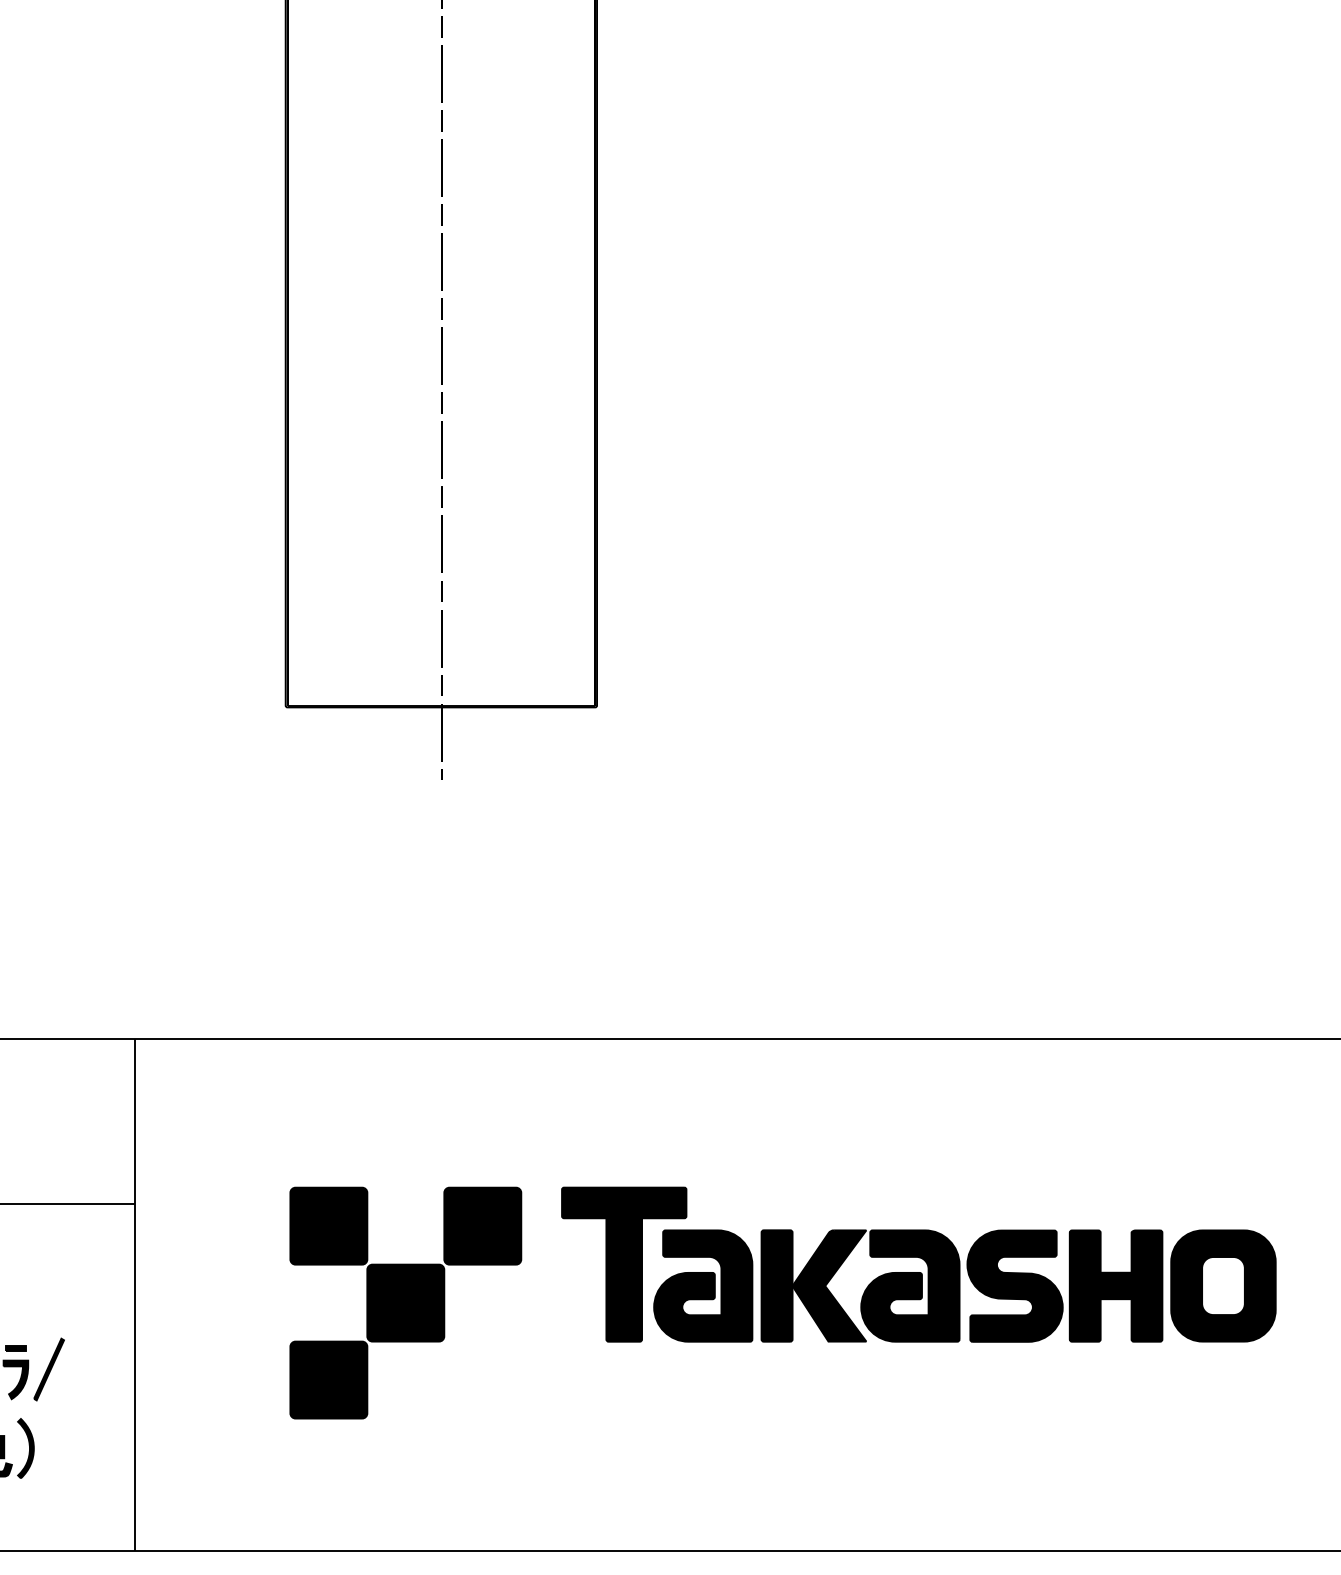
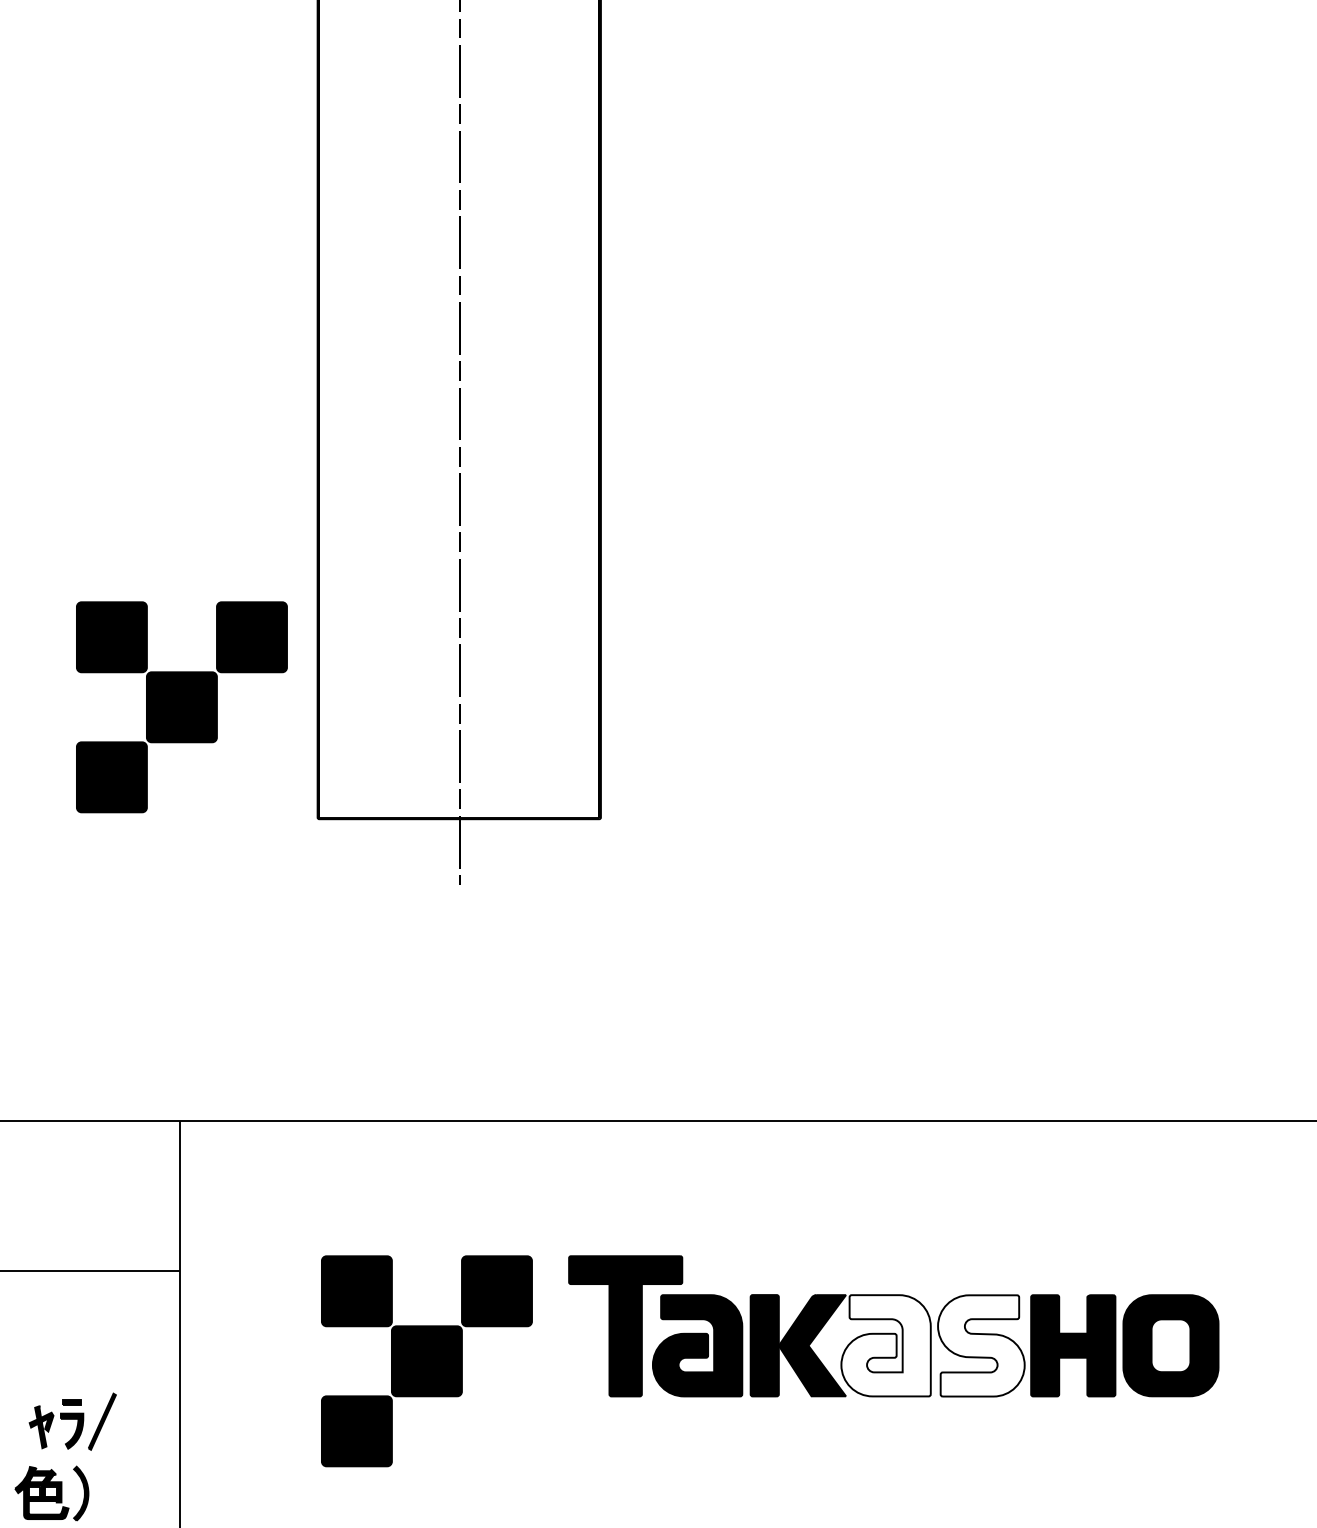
part: (136, 584) -> (181, 707), added
fill: (909, 1285) -> (885, 1345), removed
fill: (1015, 1285) -> (981, 1345), removed

